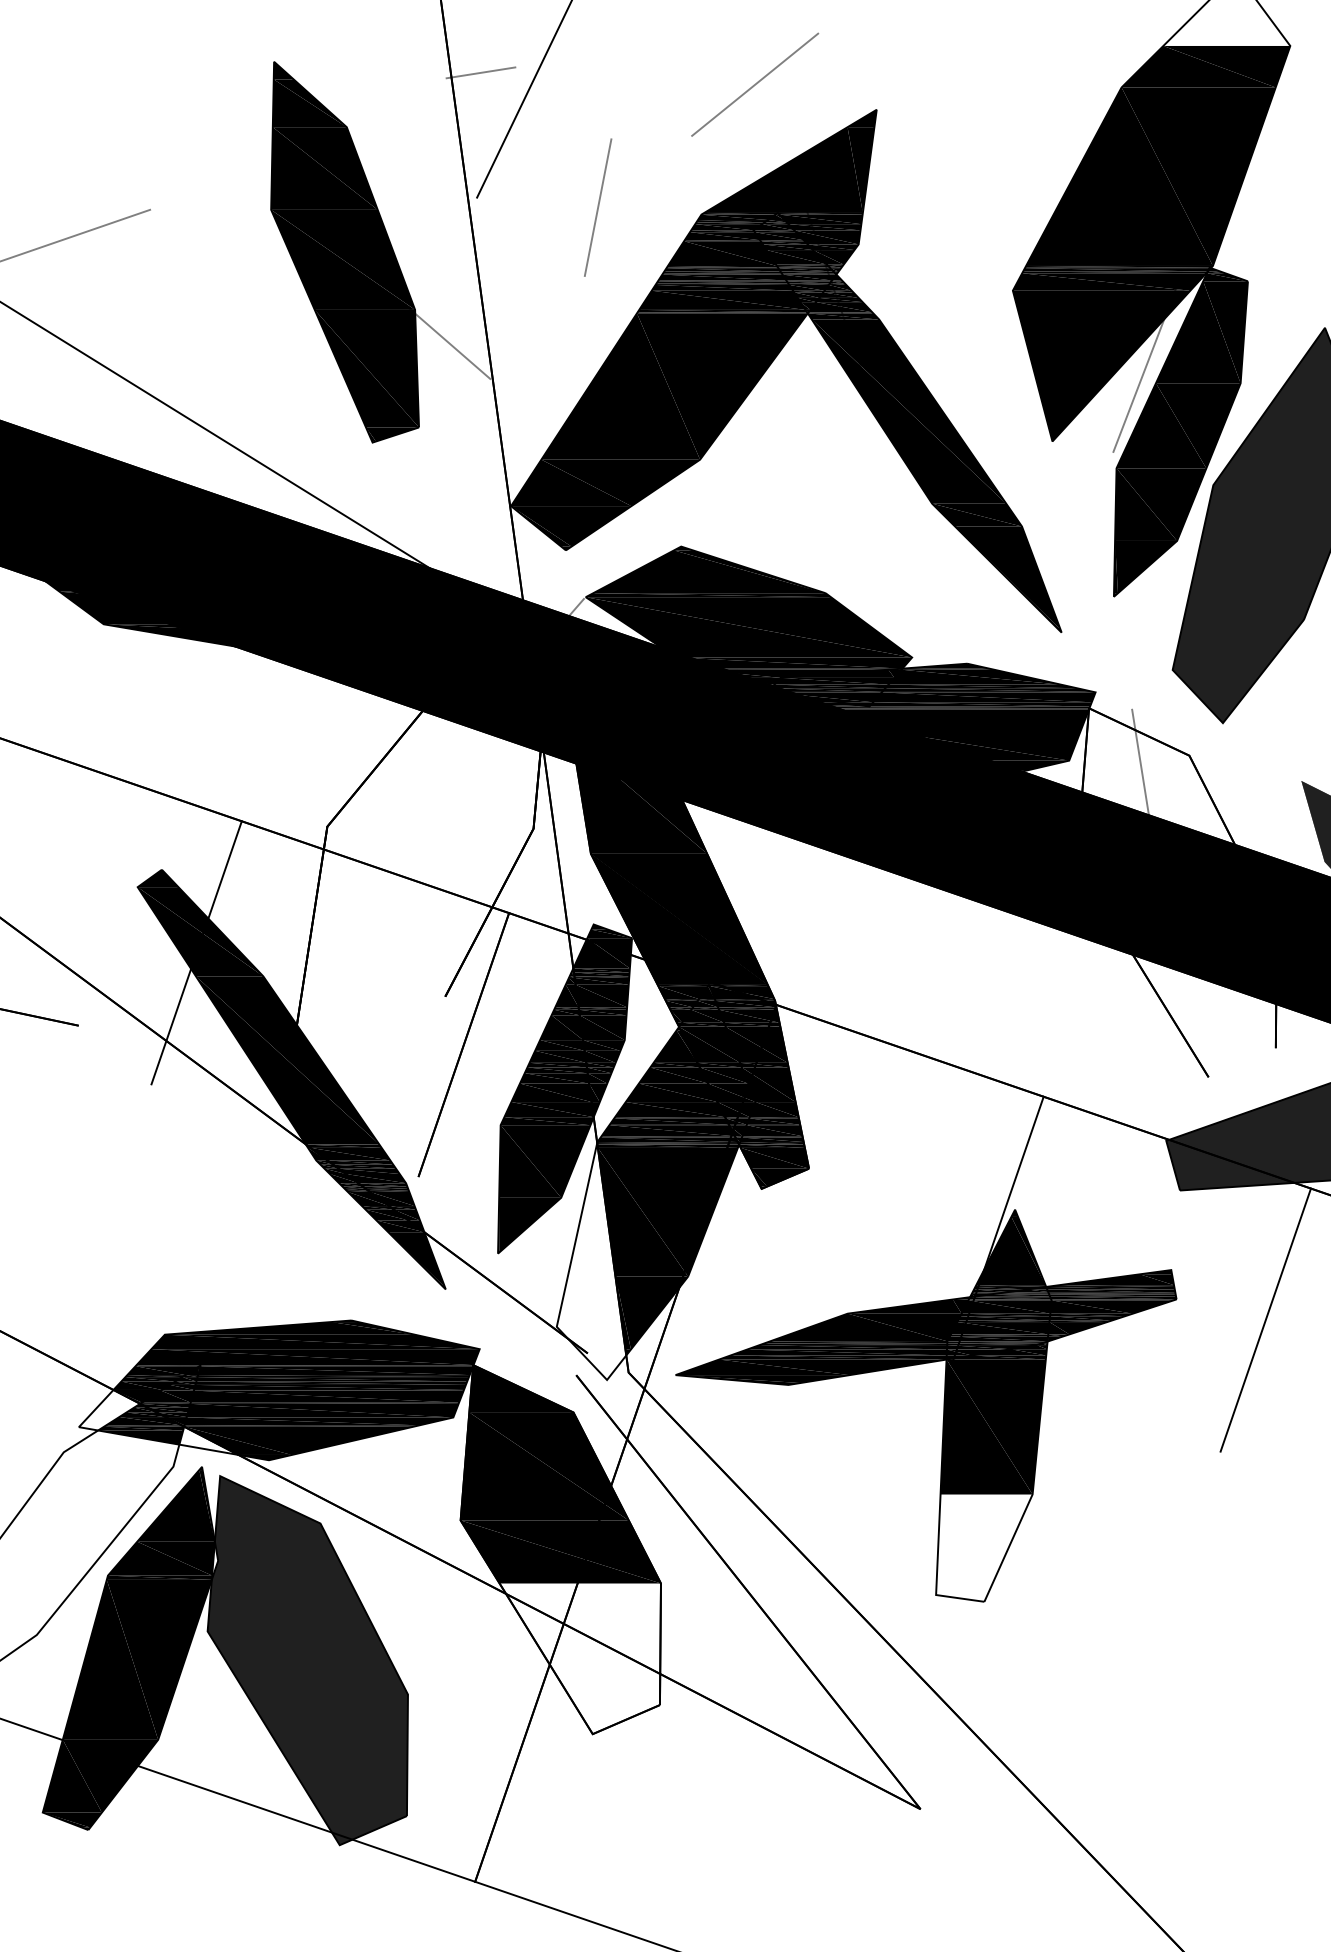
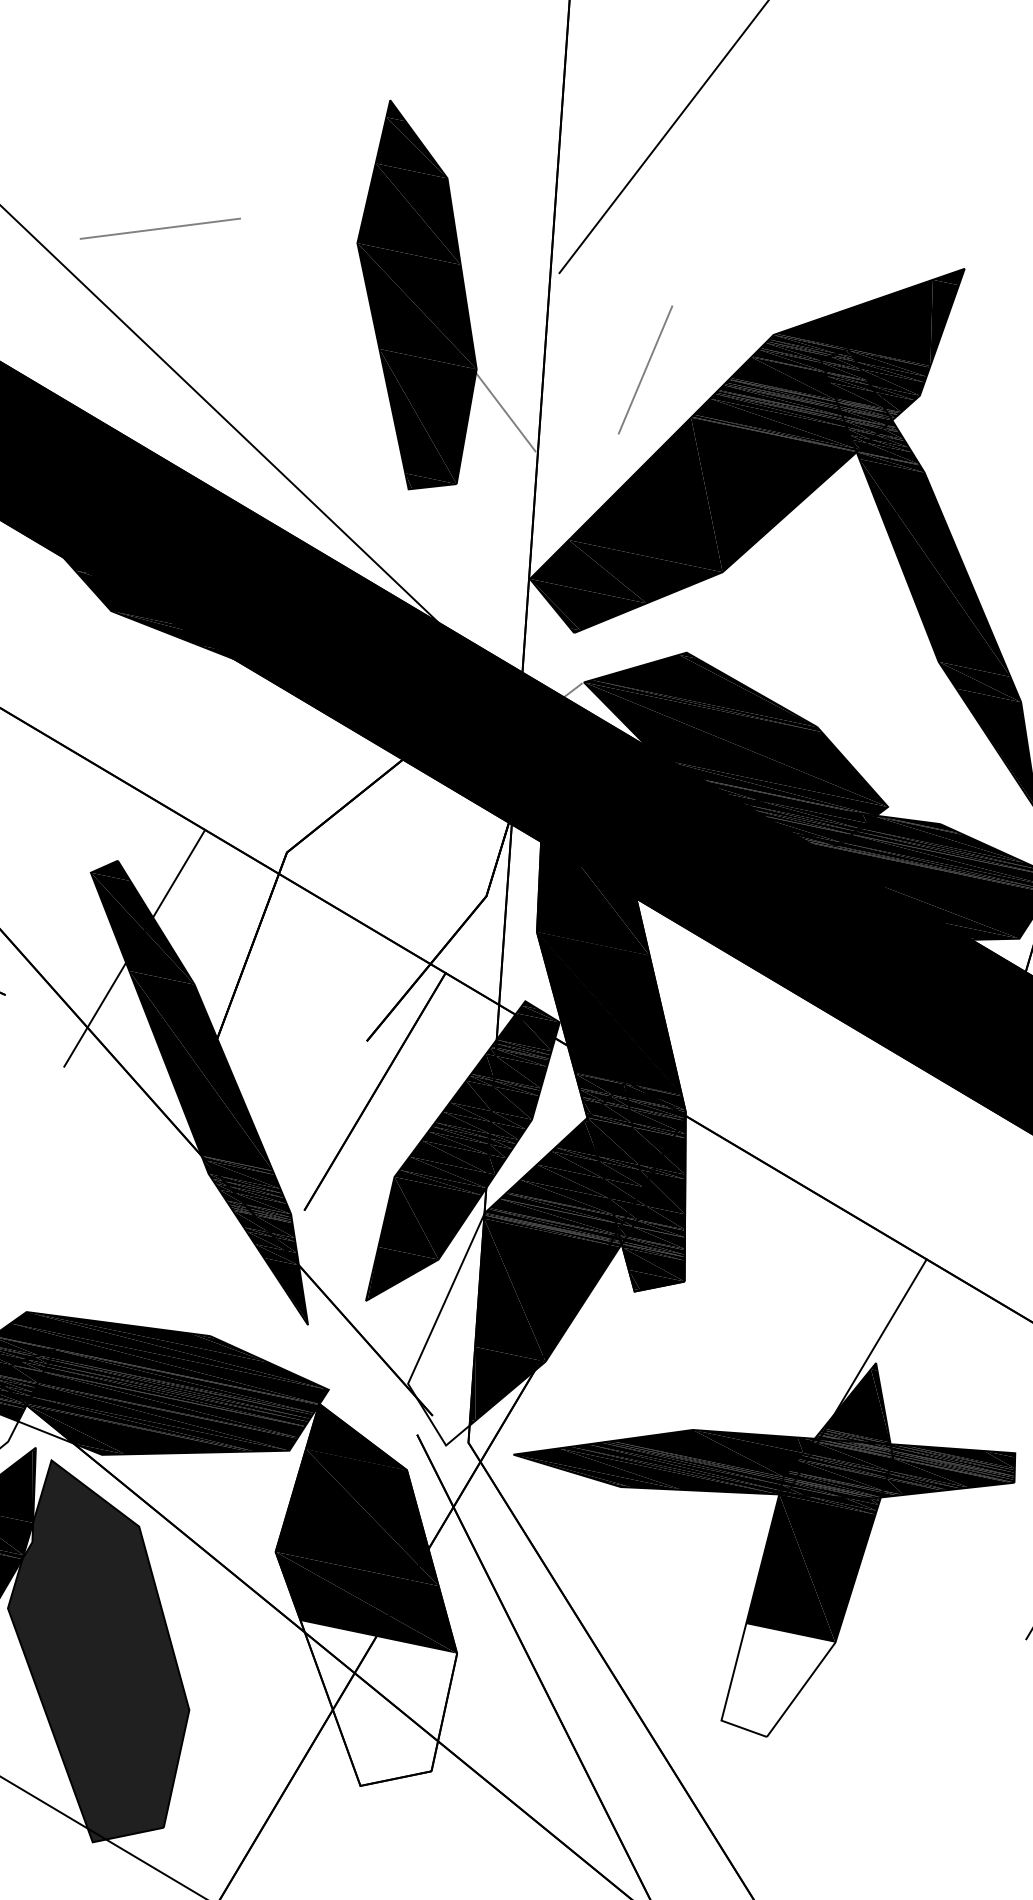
line: (480, 72) -> (588, 152), removed
line: (755, 84) -> (852, 219), removed
line: (598, 207) -> (645, 369), moved

